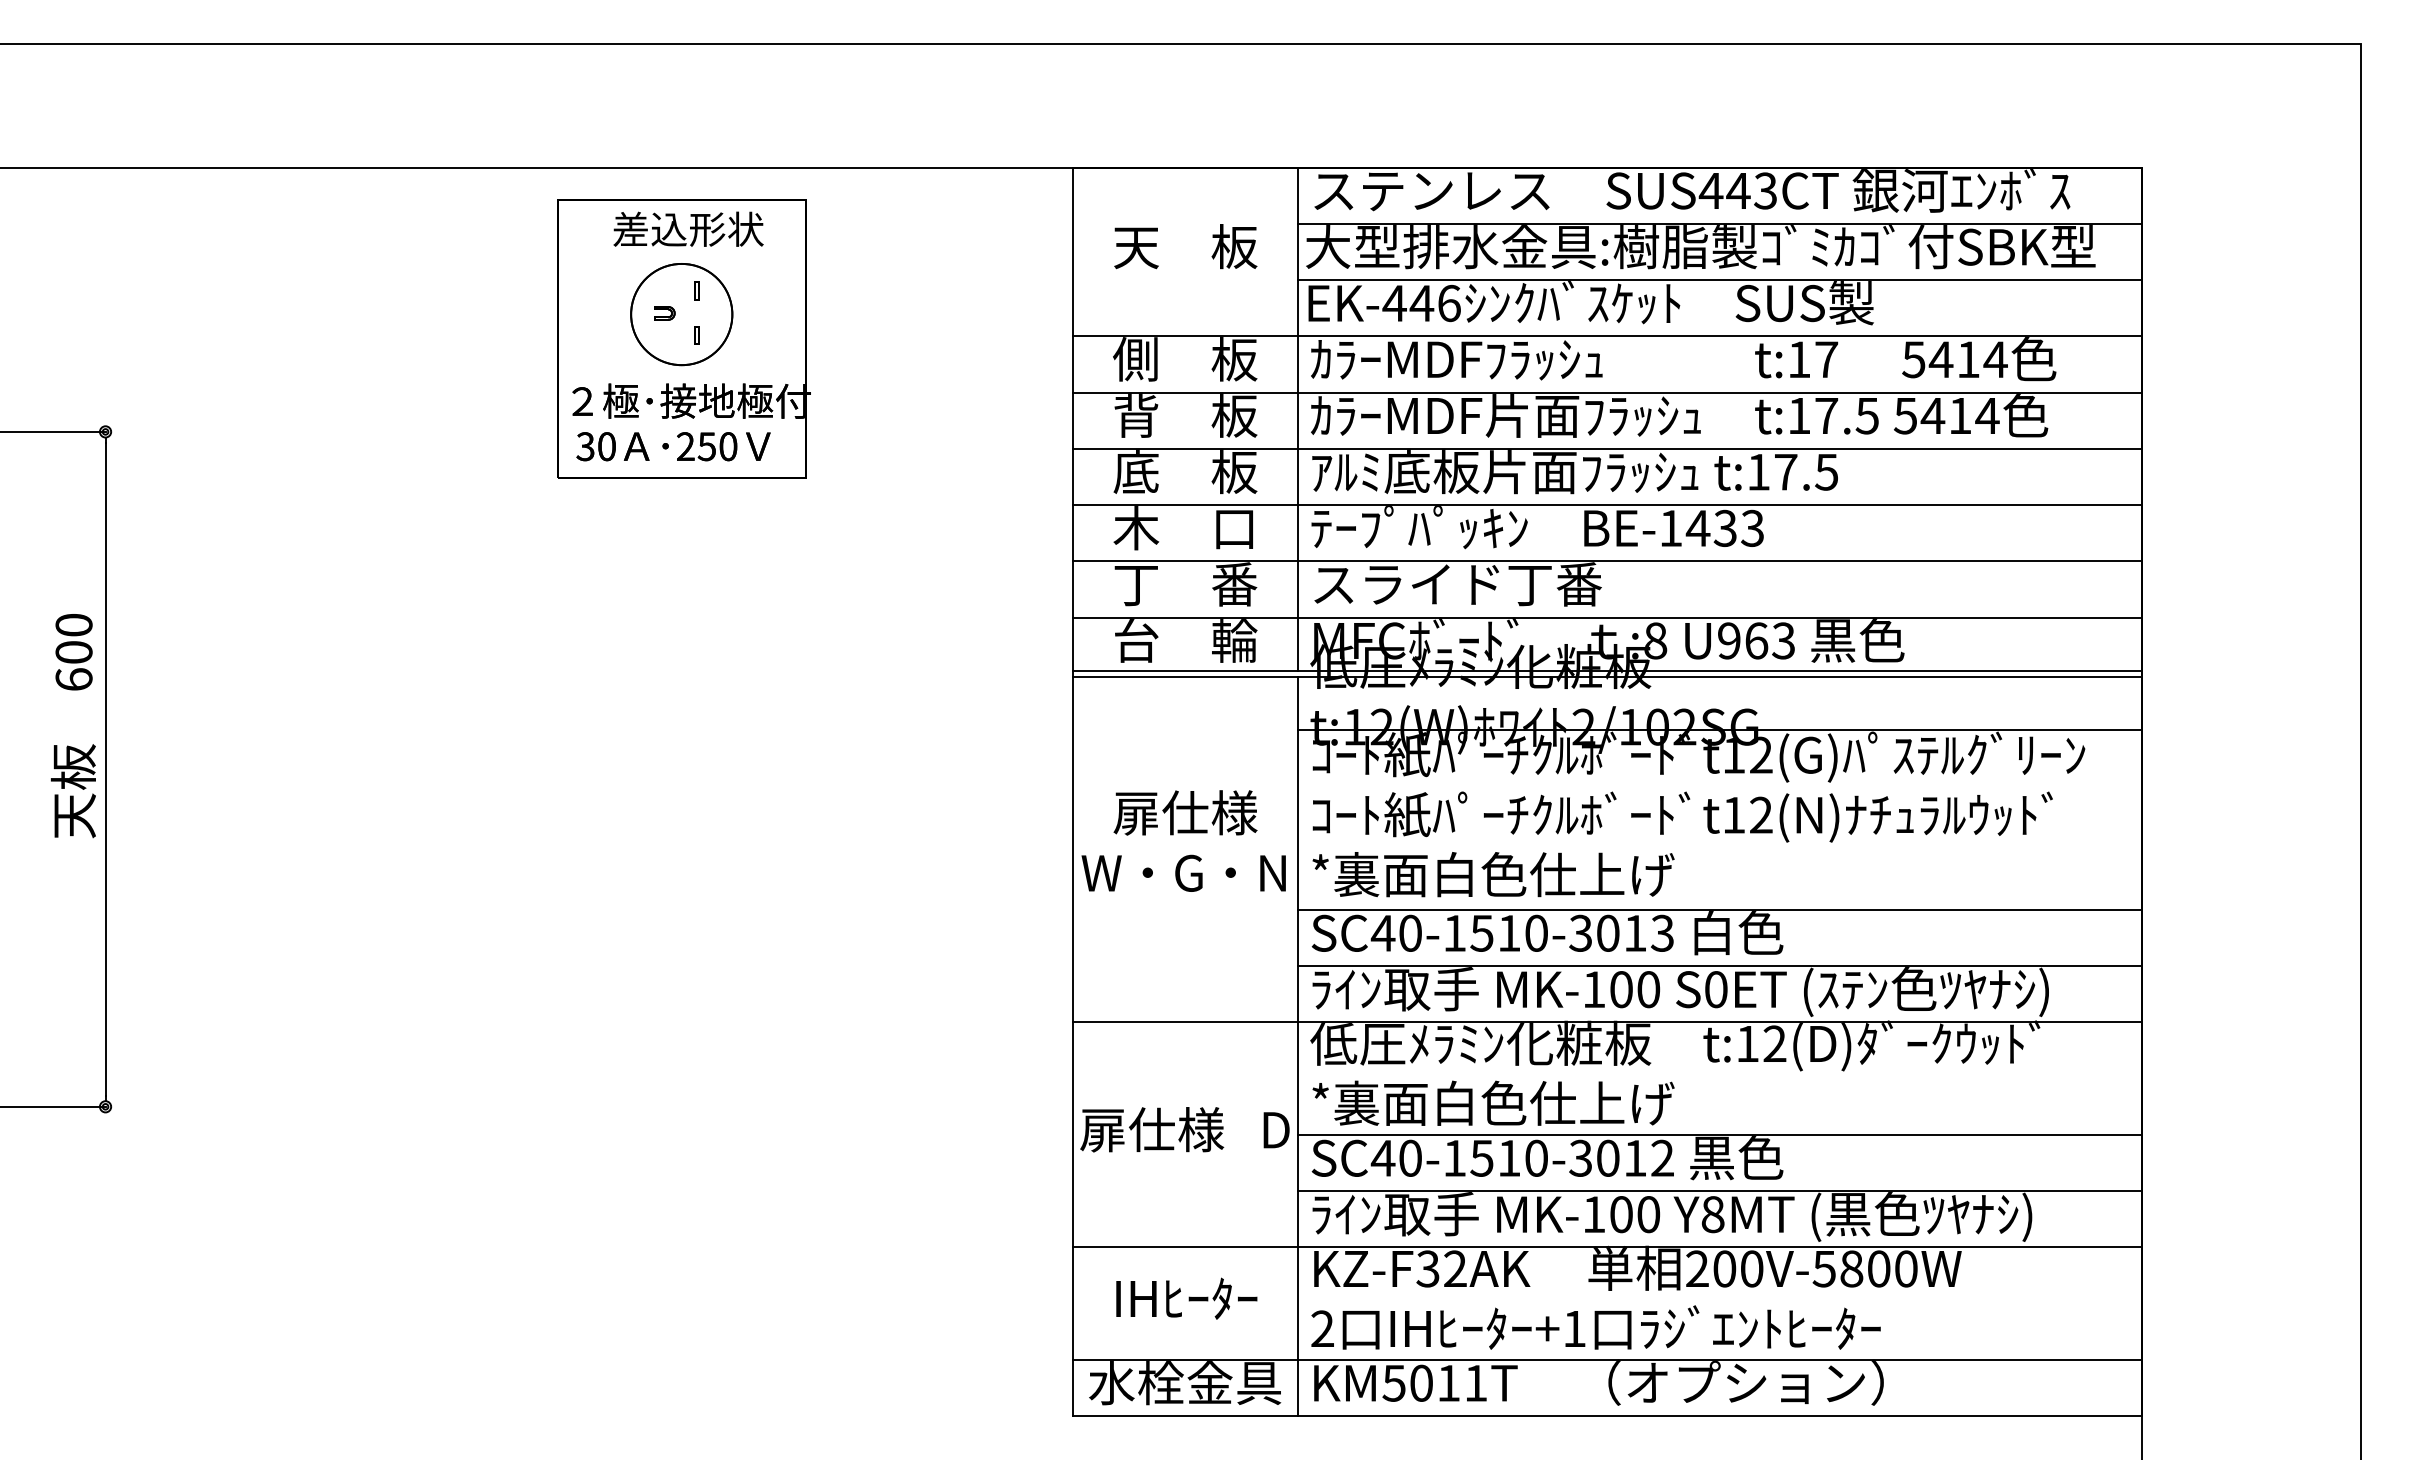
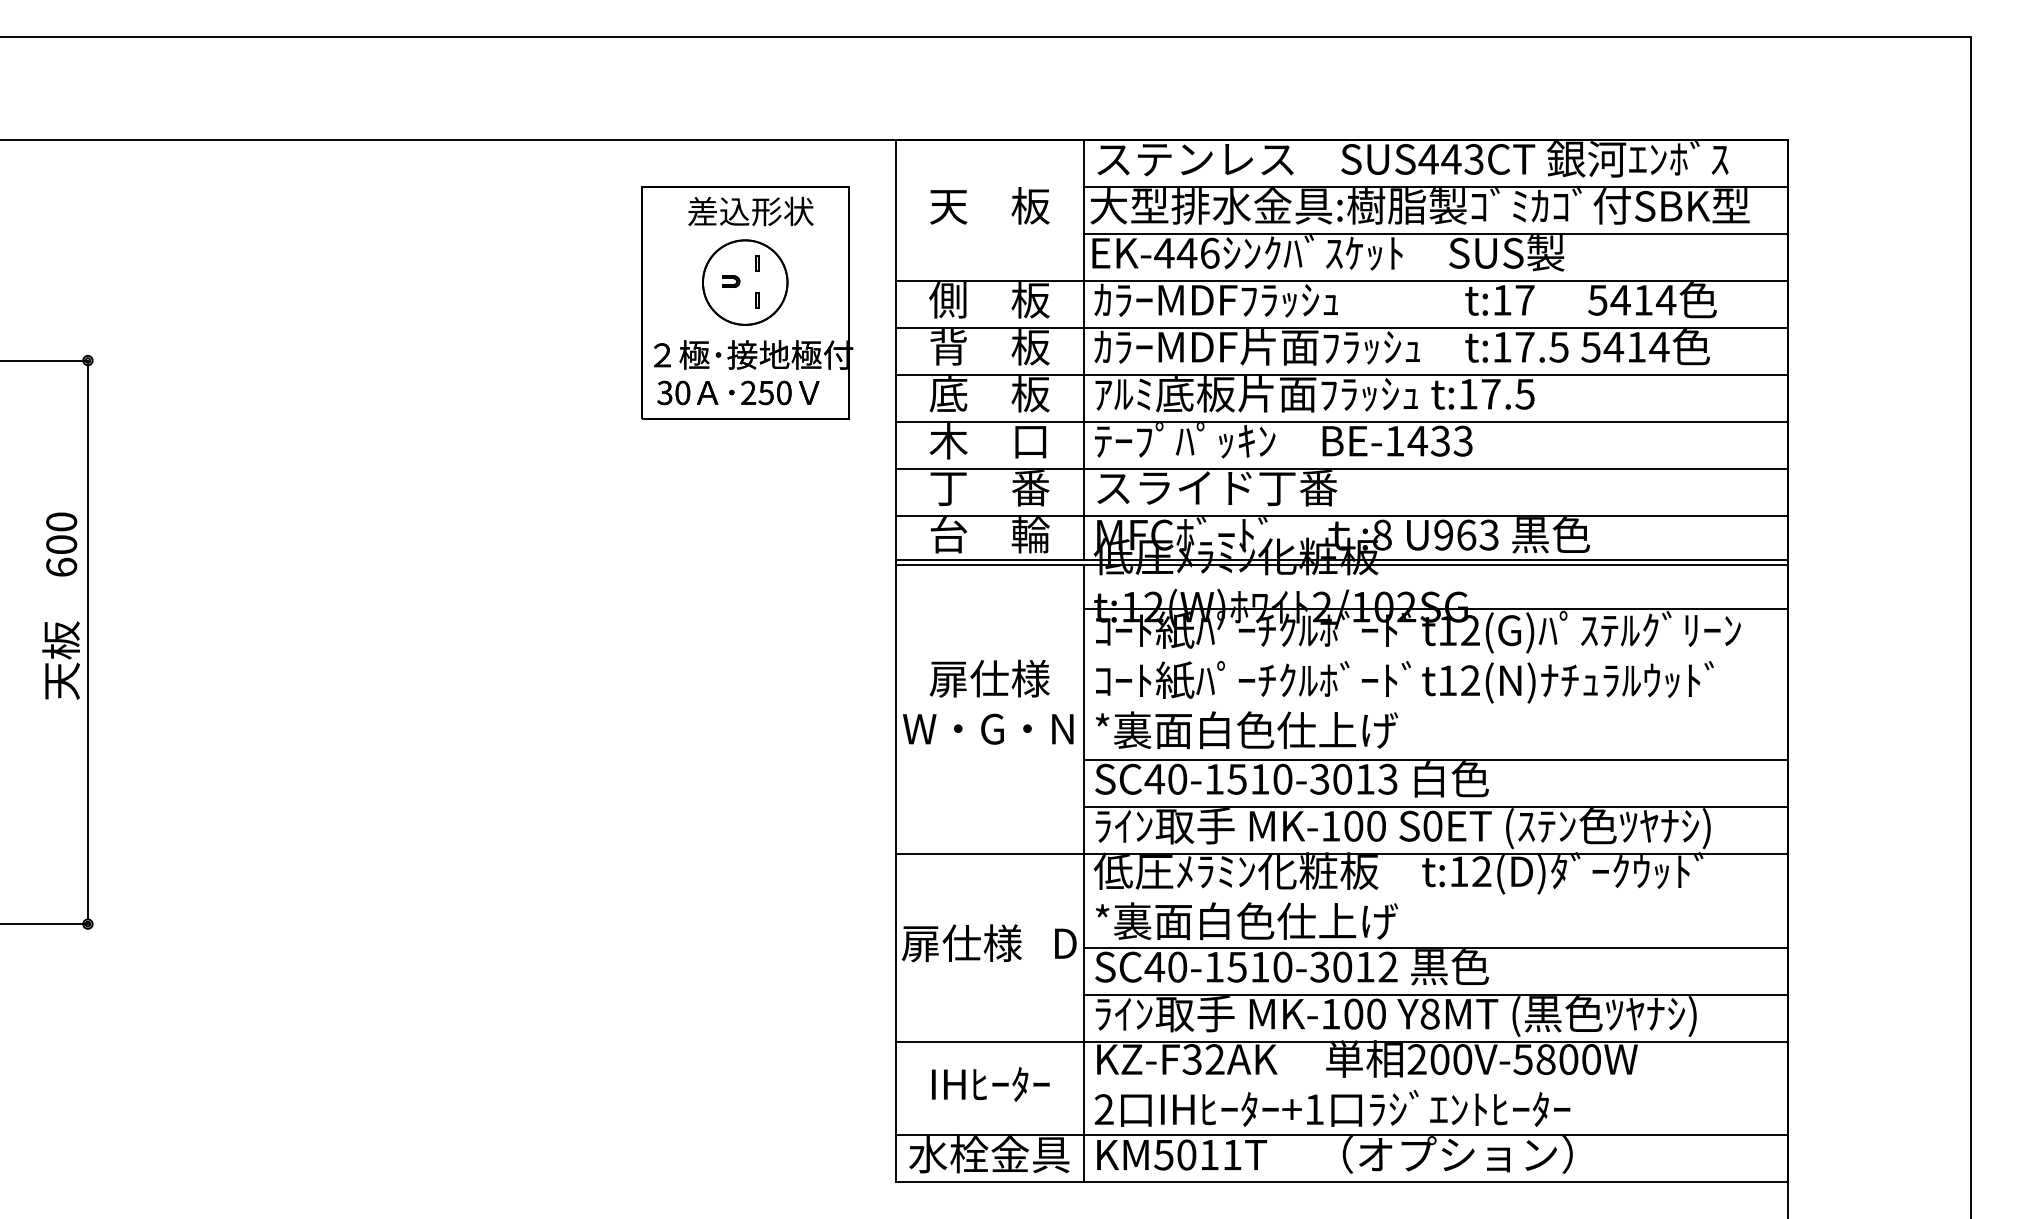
part: (683, 338) -> (746, 302), moved

